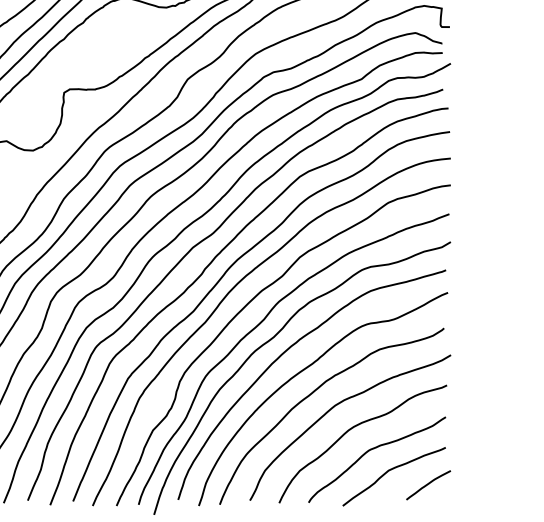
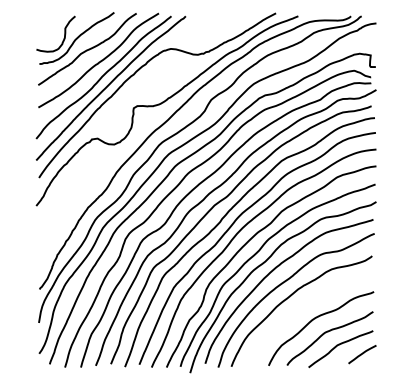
curve: (334, 408) -> (303, 306), removed

